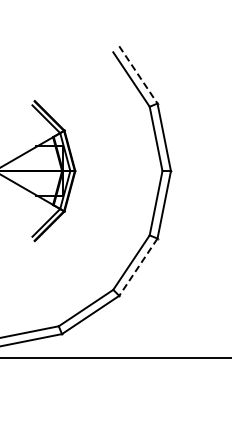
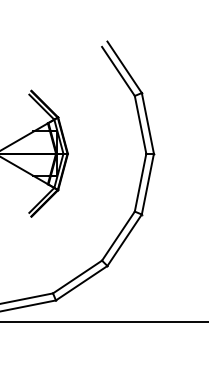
line: (138, 75) -> (124, 67), dashed -> solid
line: (138, 267) -> (124, 240), dashed -> solid

